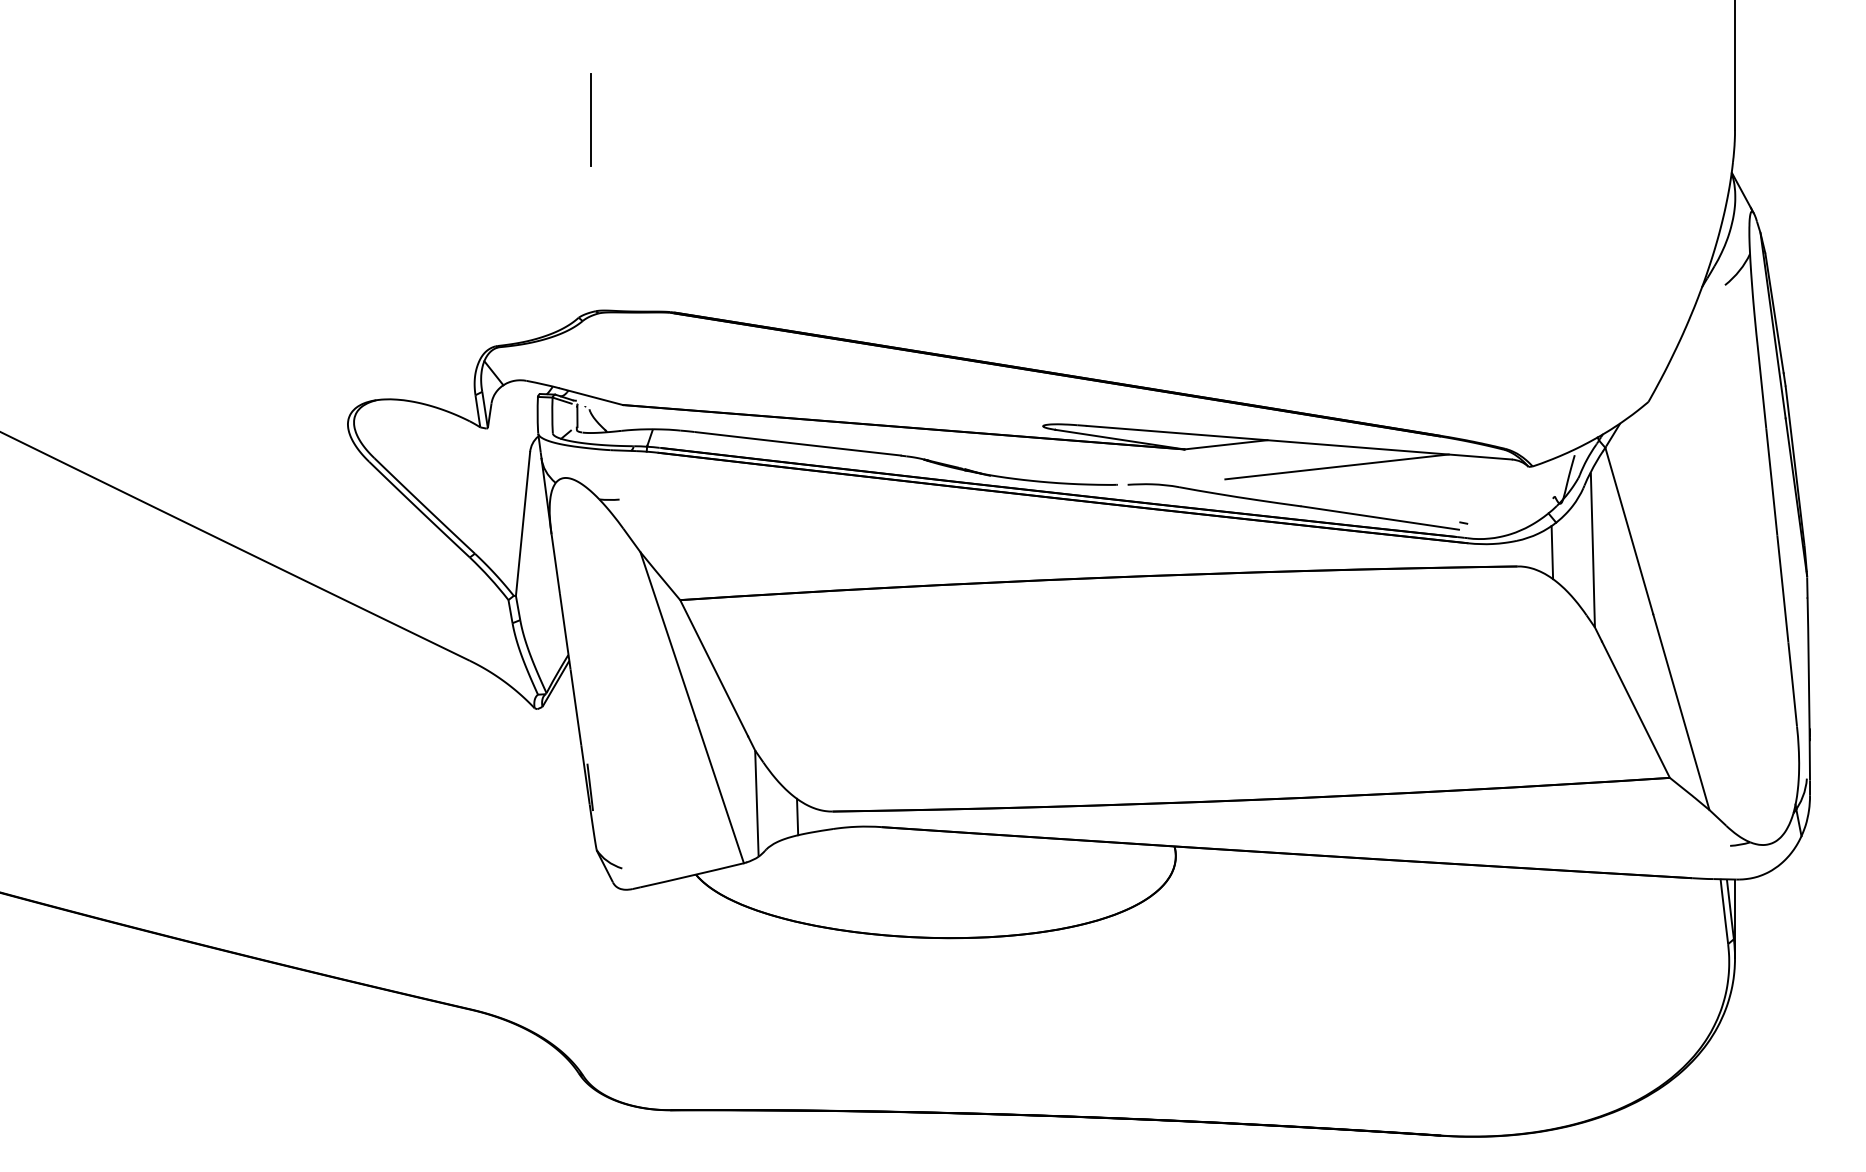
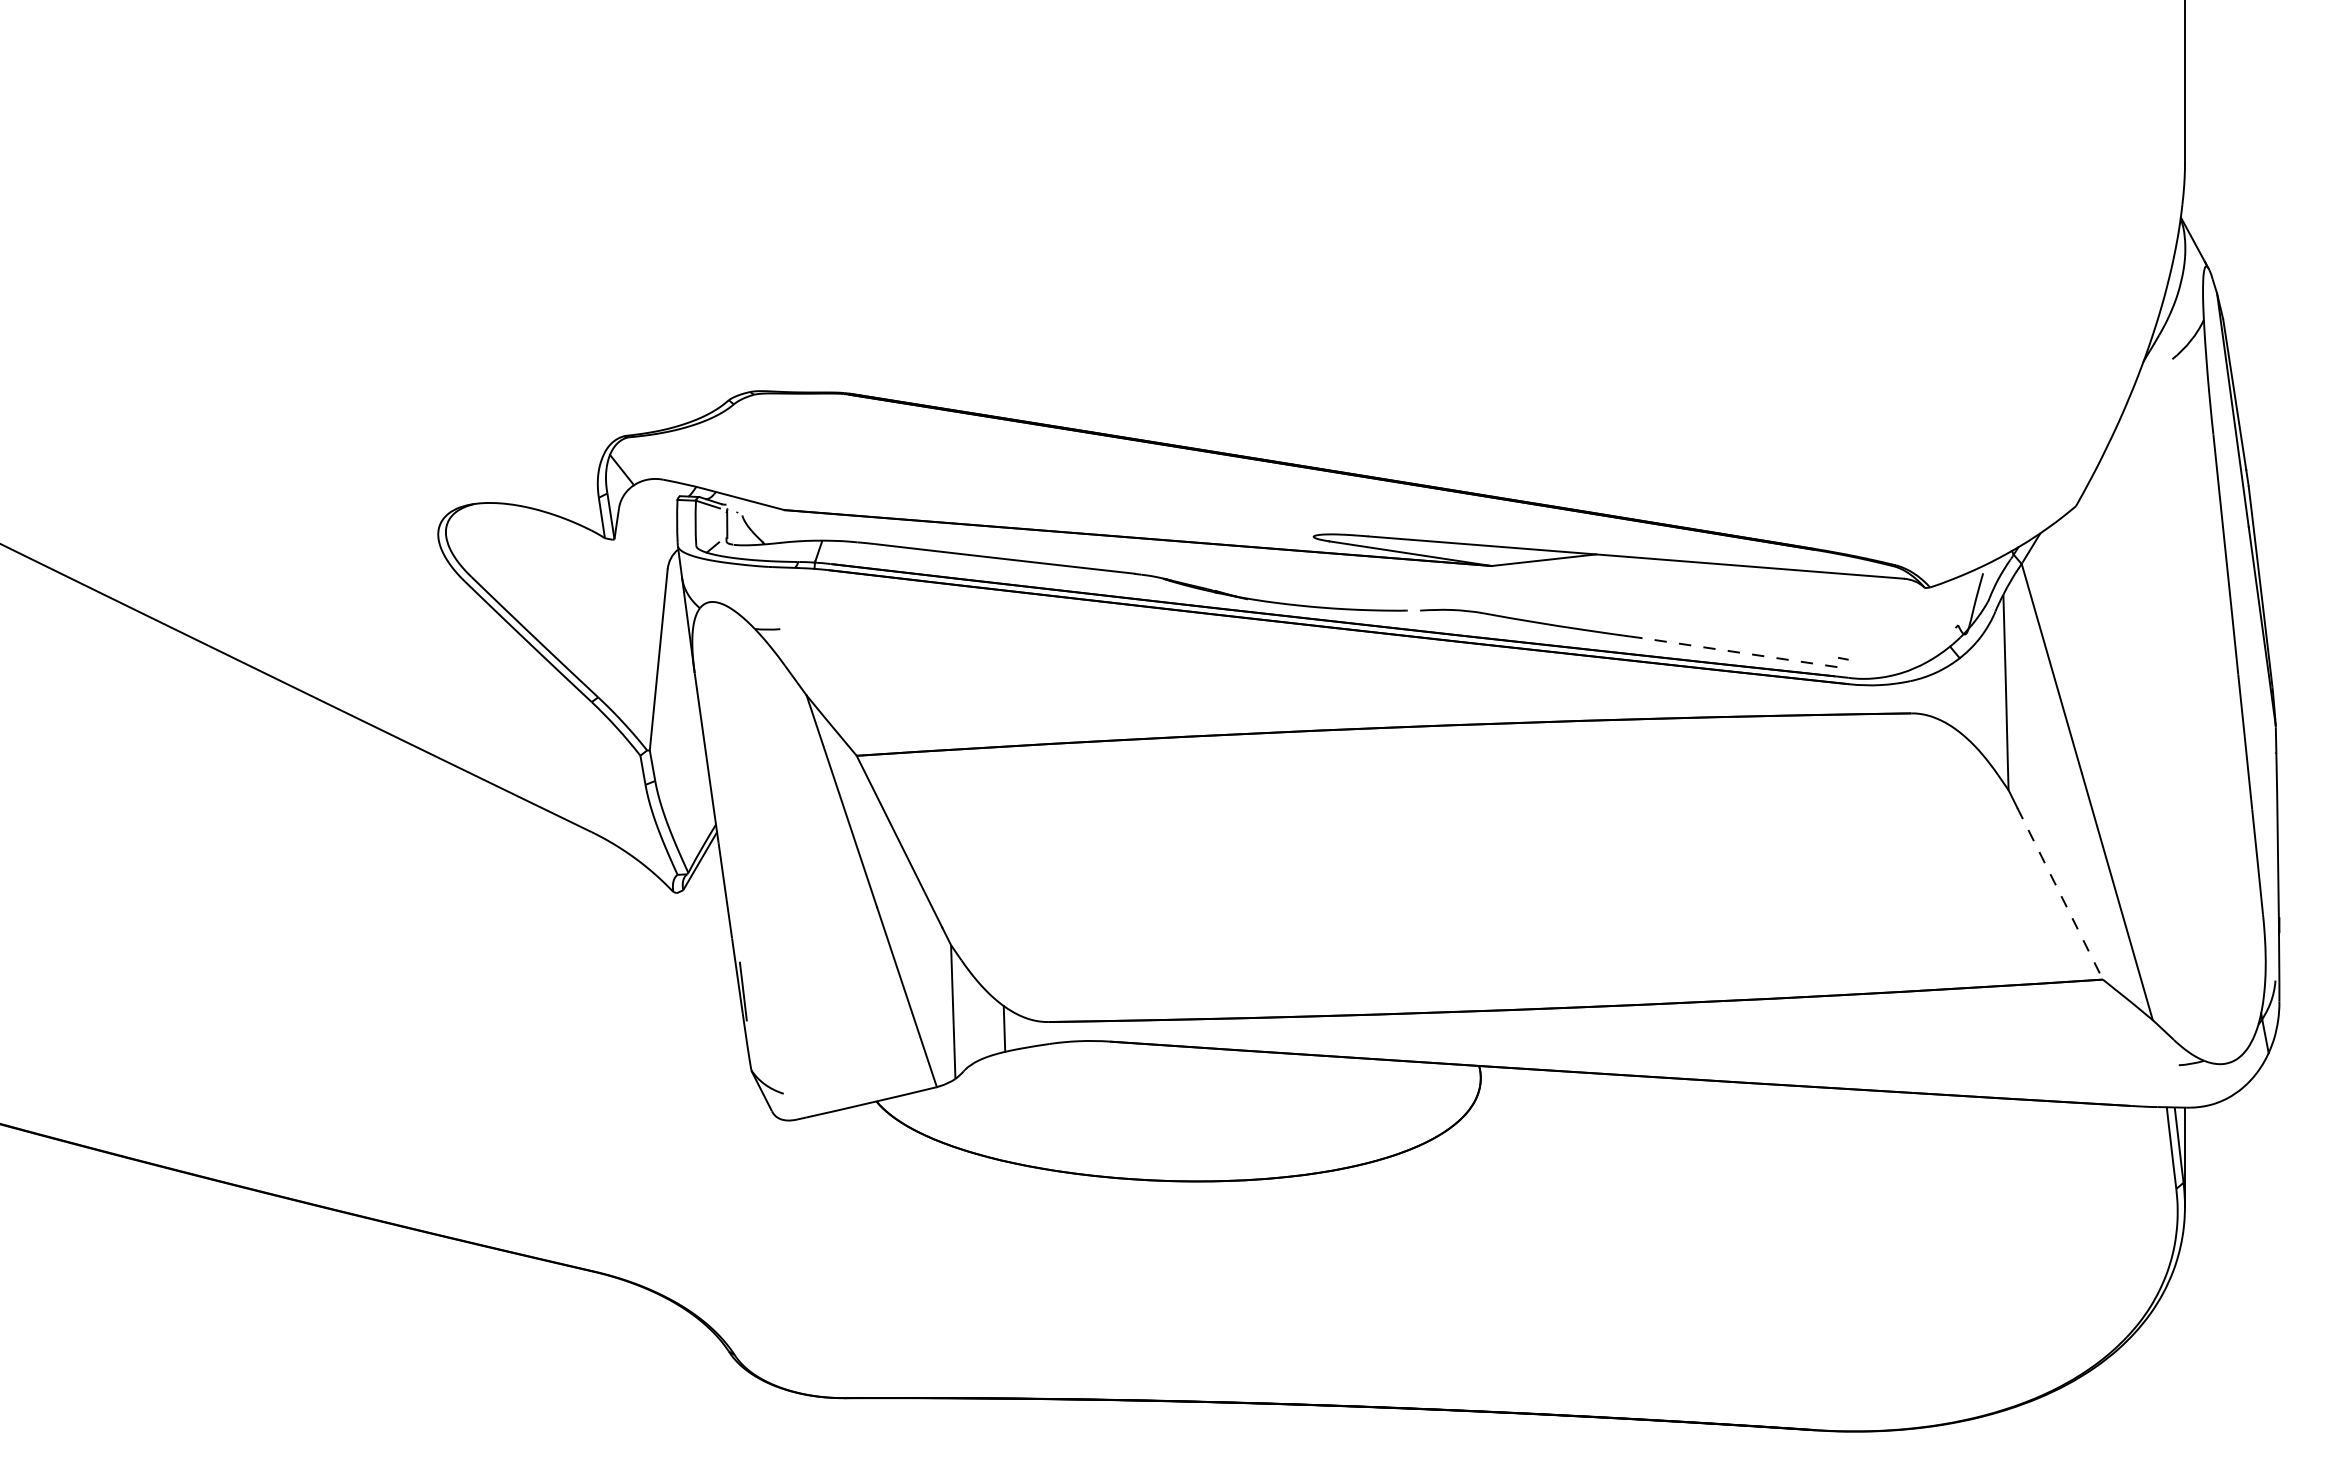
line: (591, 119) -> (744, 150), removed
line: (1336, 466) -> (1683, 587), removed
line: (1379, 518) -> (1737, 652), solid -> dashed
line: (1552, 552) -> (1954, 695), removed
line: (1636, 709) -> (2060, 893), solid -> dashed

